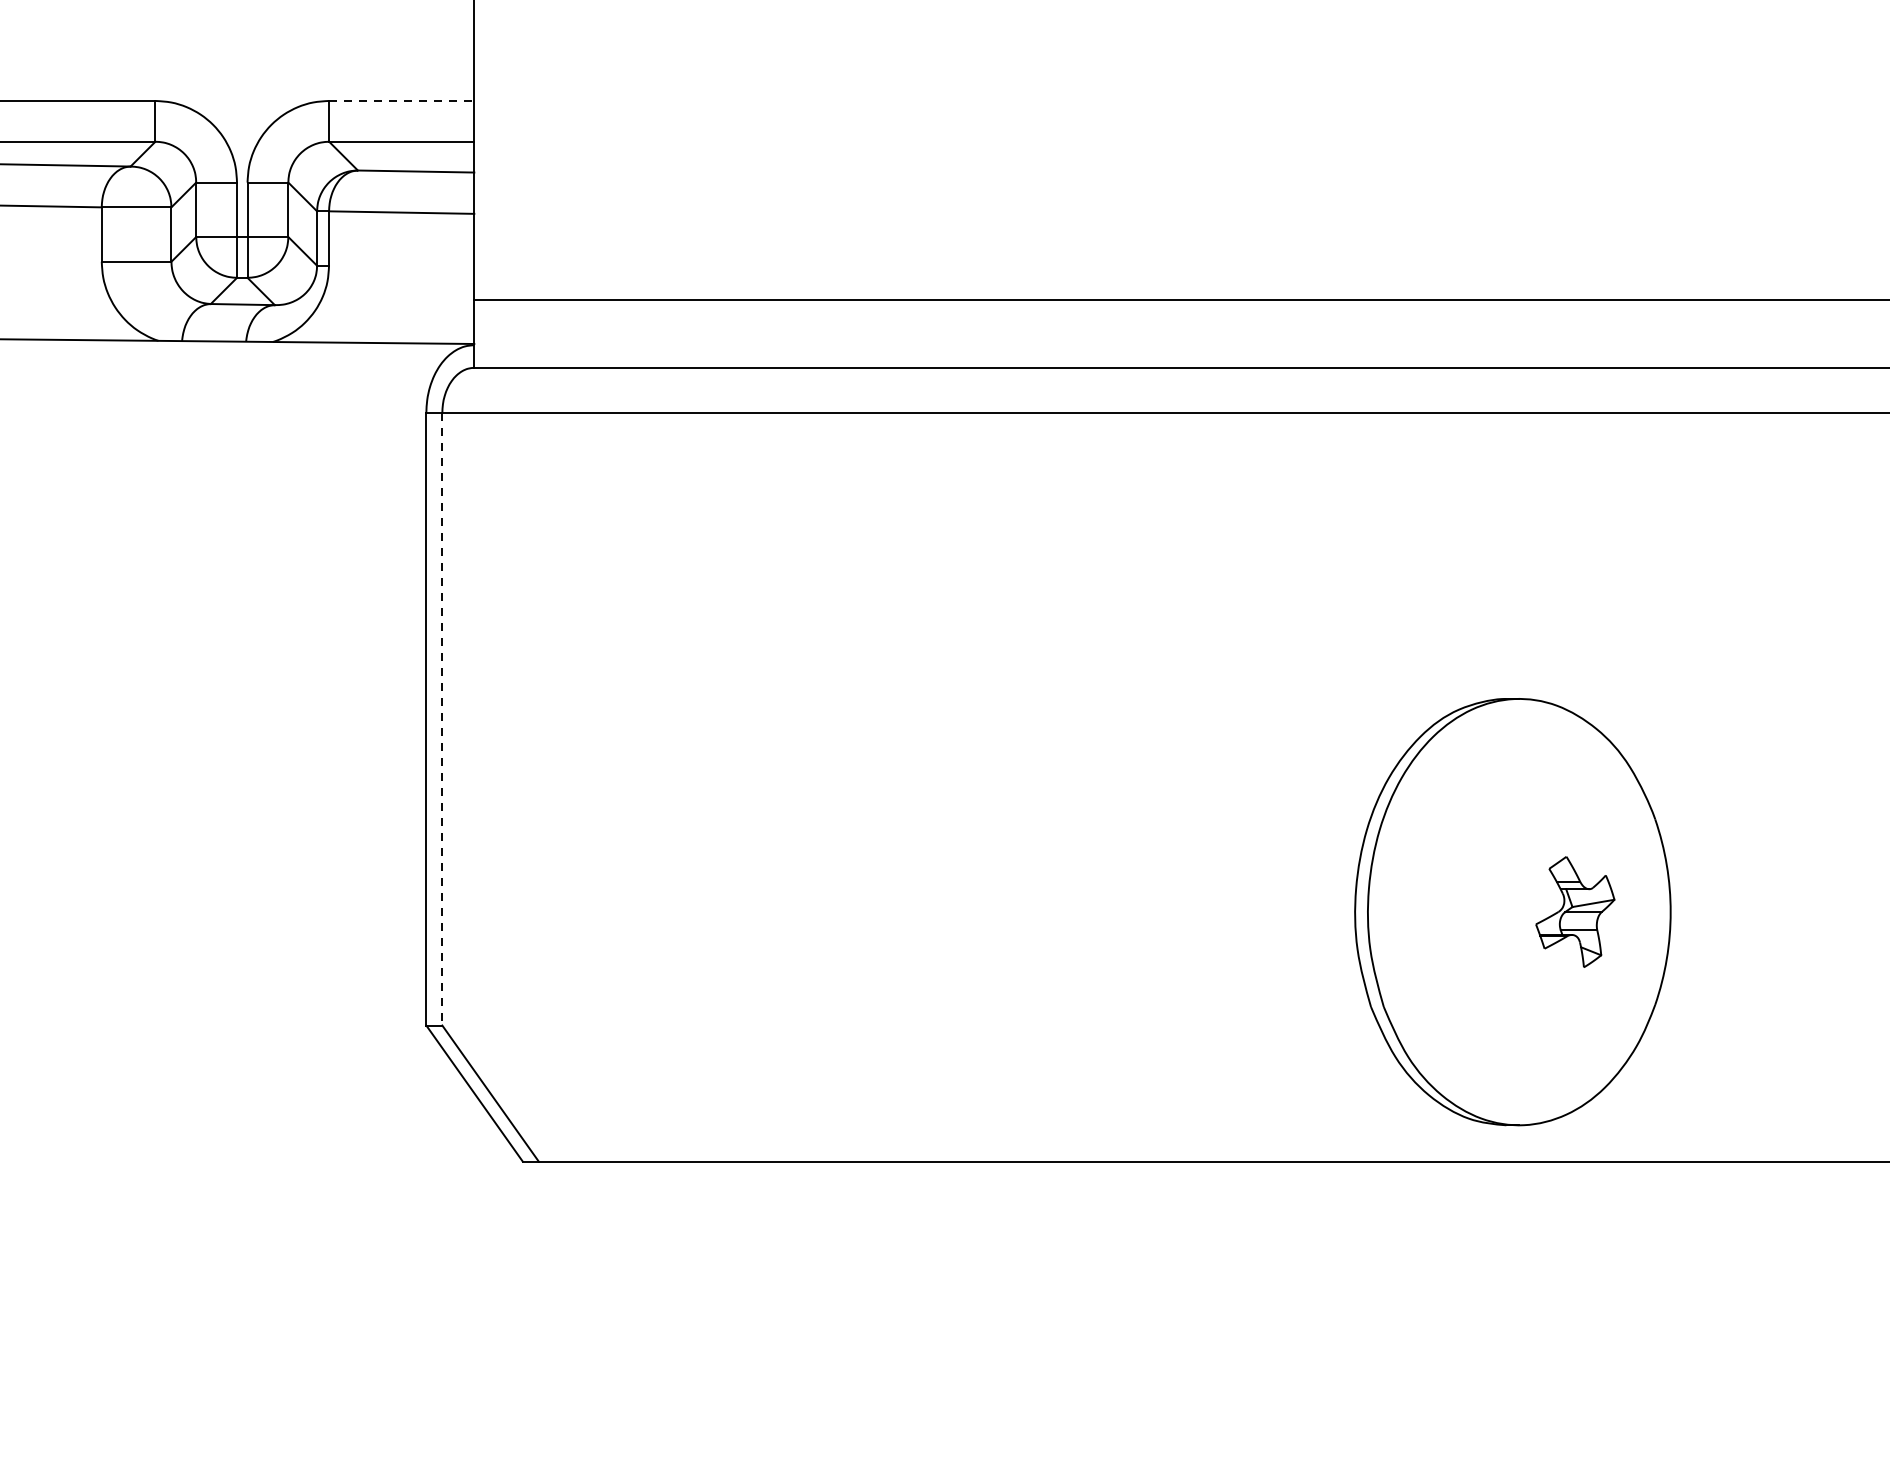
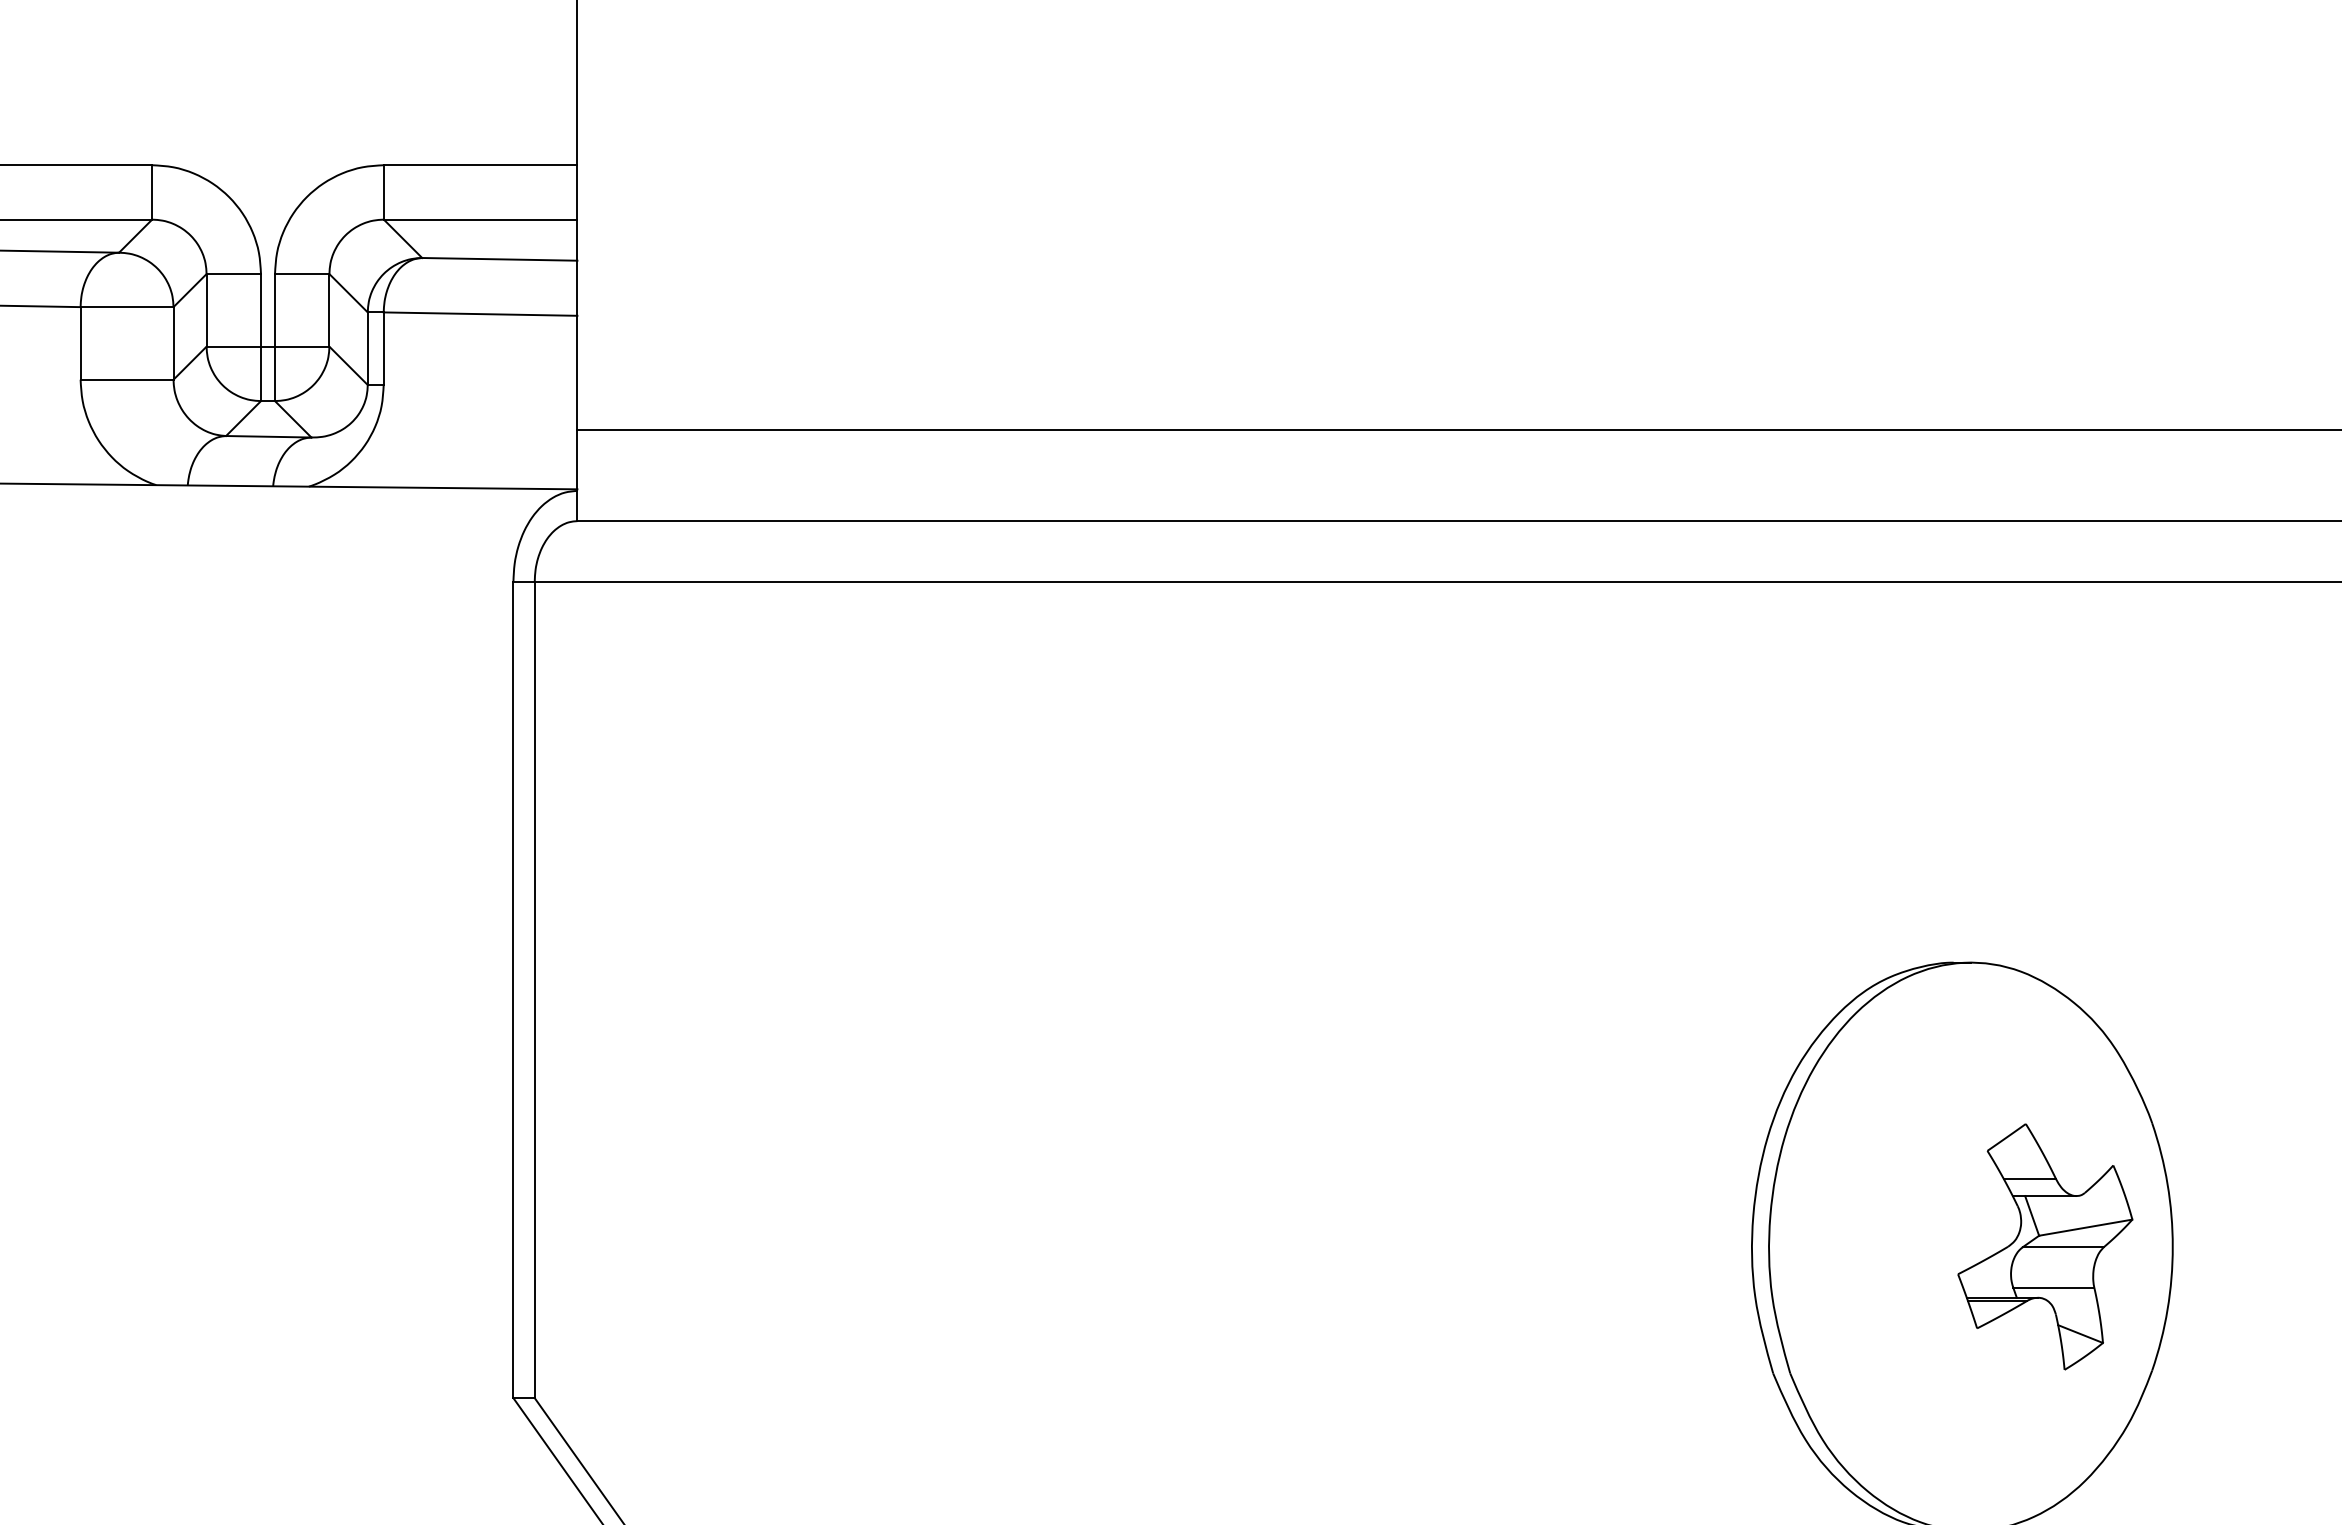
line: (401, 100) -> (480, 164), dashed -> solid
line: (442, 719) -> (534, 990), dashed -> solid
part: (1575, 911) -> (2045, 1246), size x1.67

